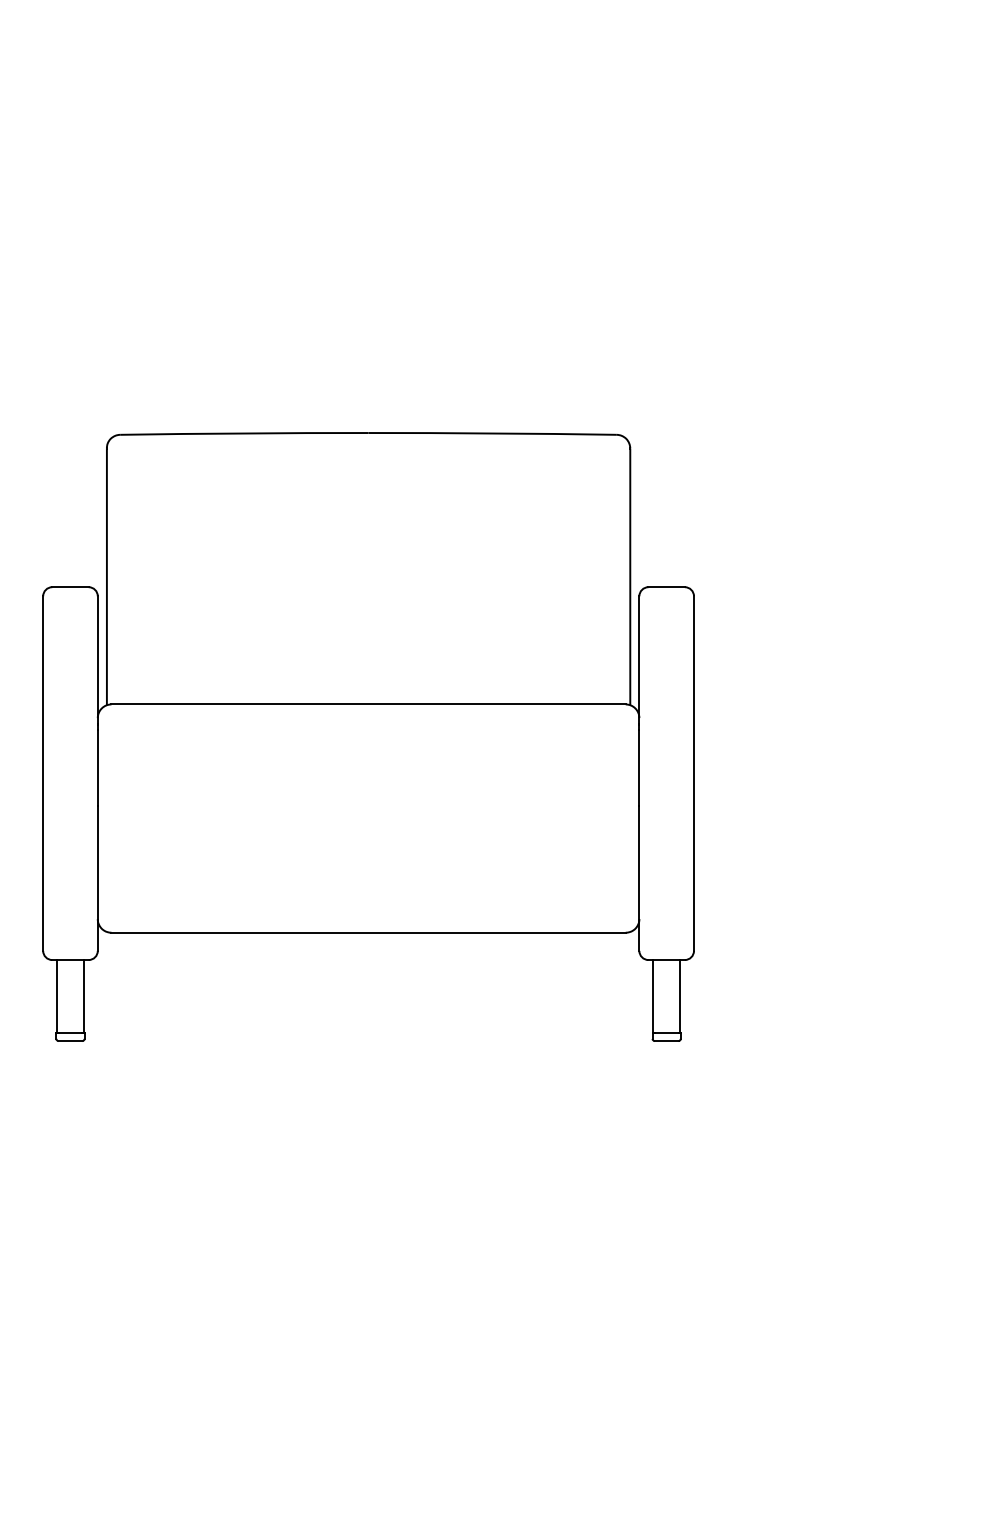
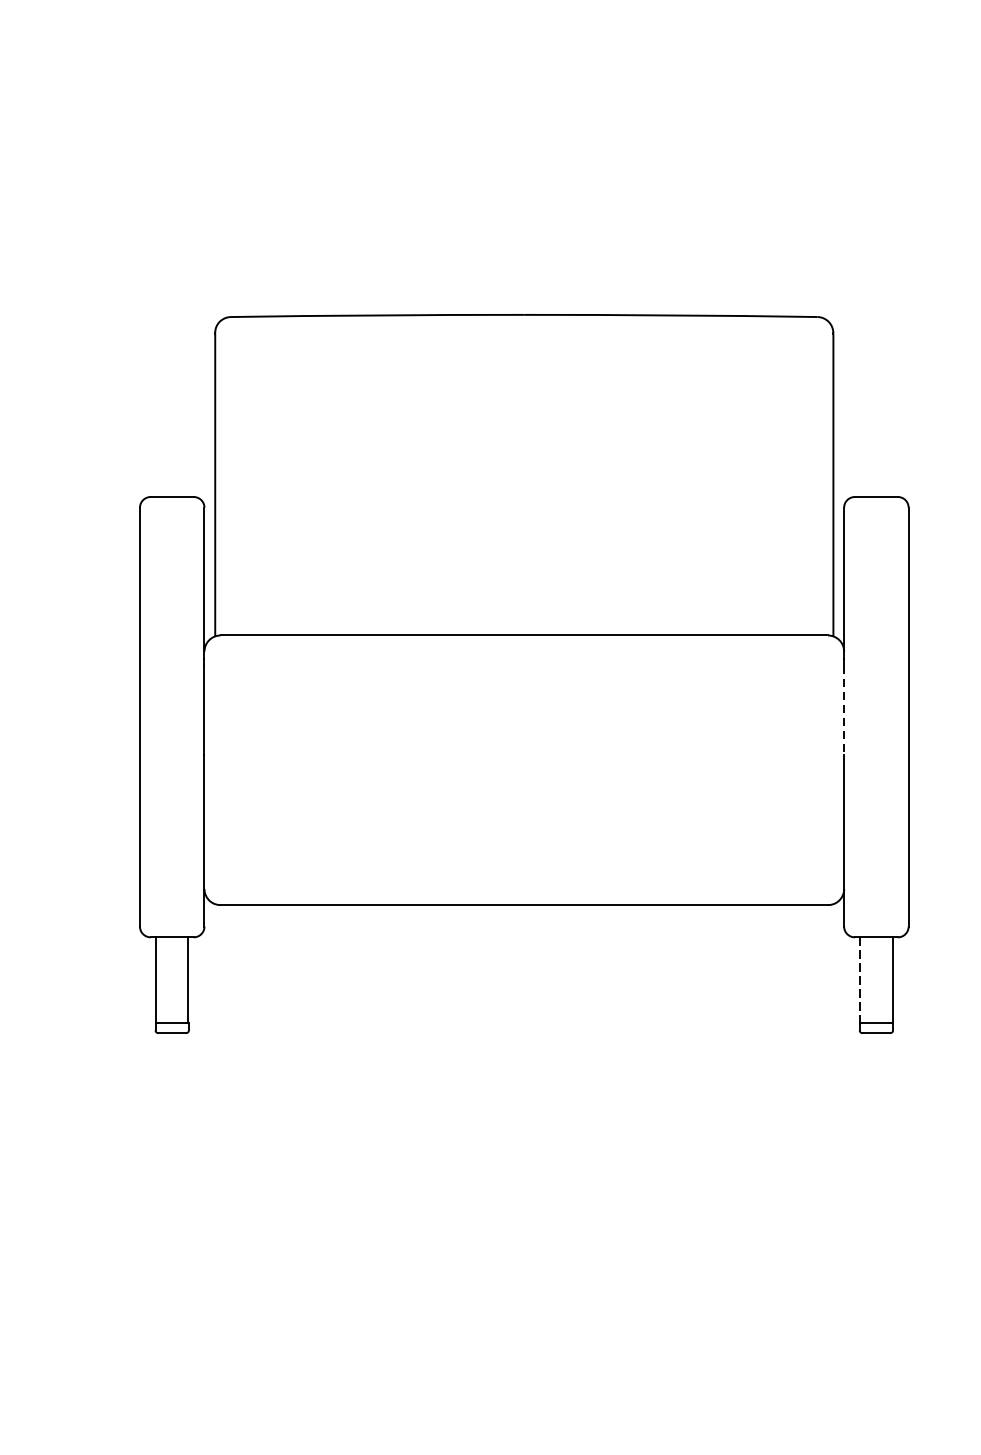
line: (639, 768) -> (844, 711), solid -> dashed
line: (653, 996) -> (860, 980), solid -> dashed

